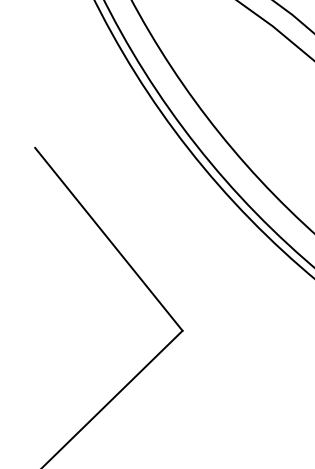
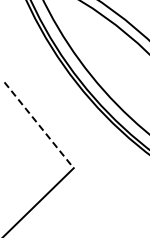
line: (109, 239) -> (39, 125), solid -> dashed

